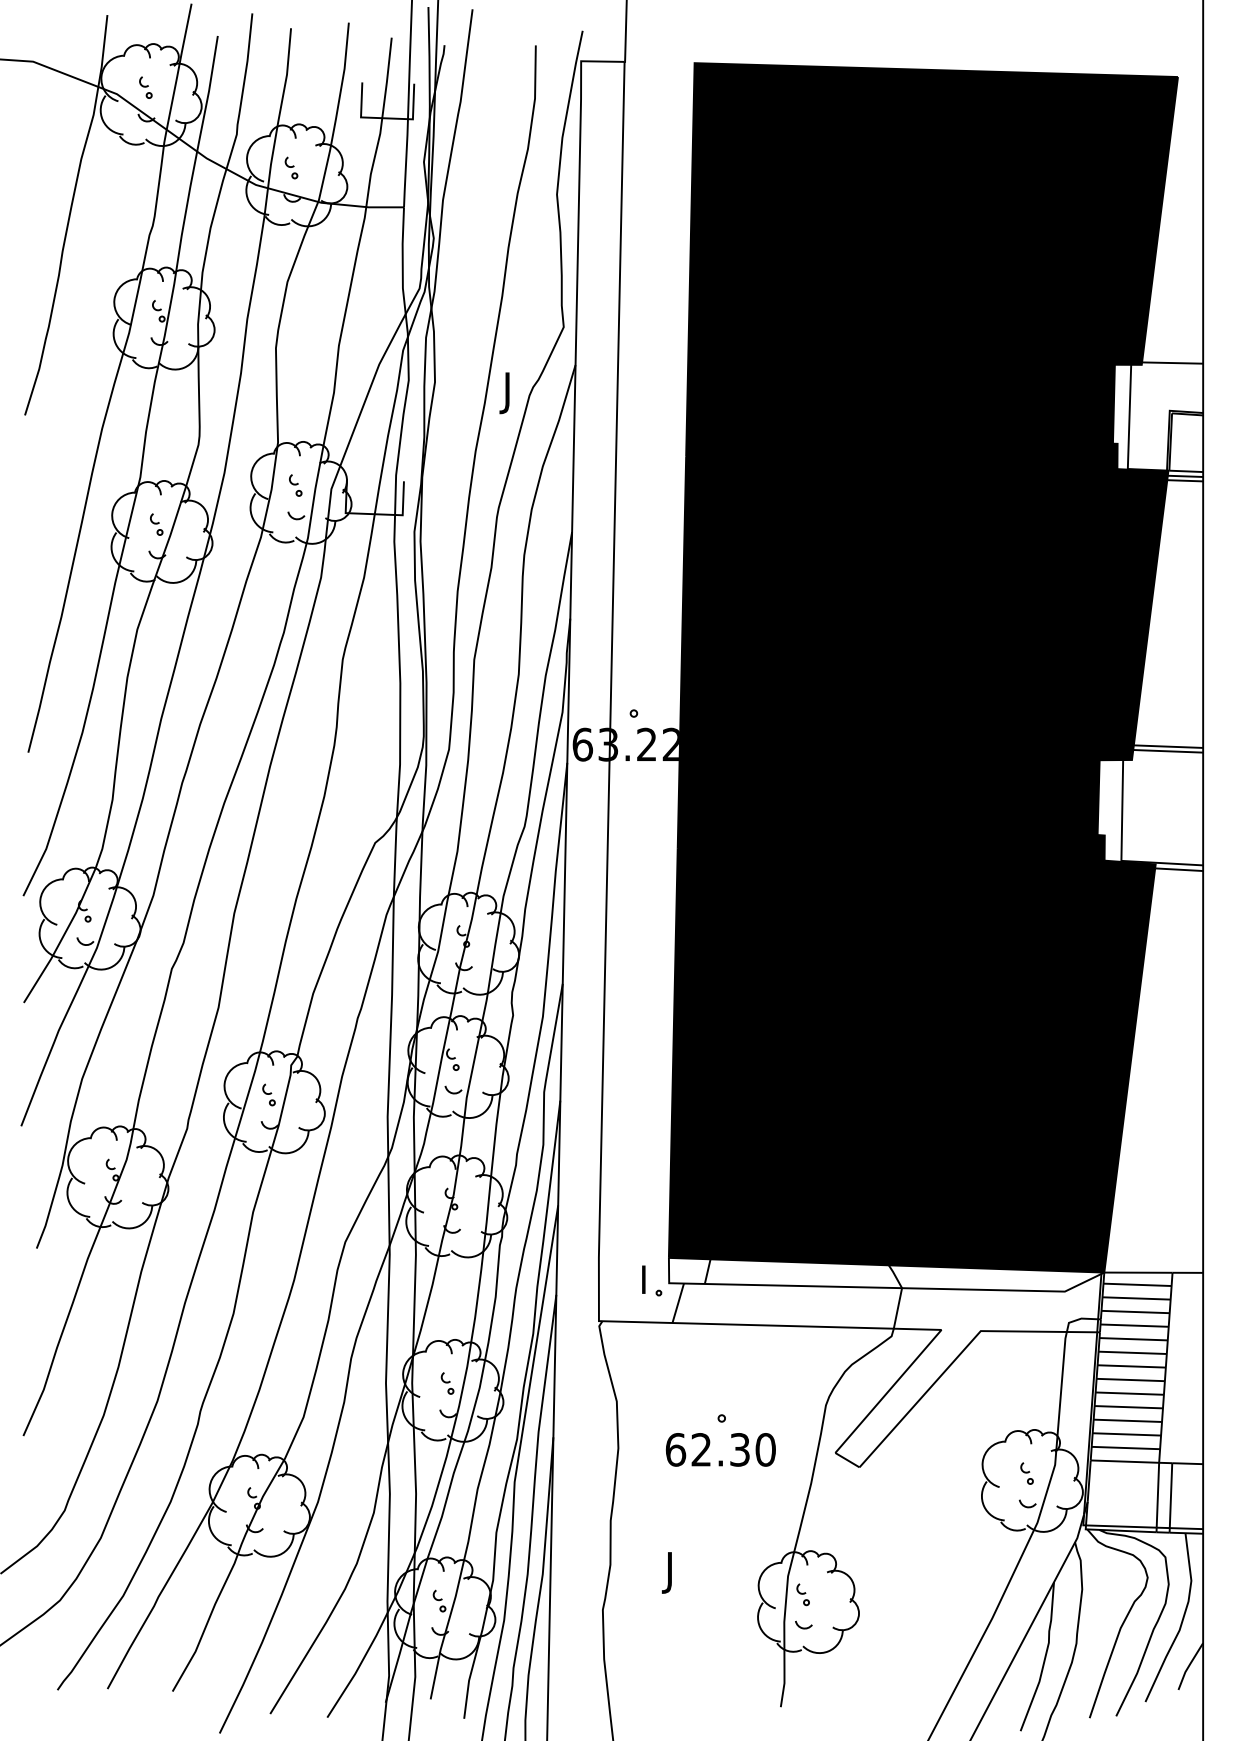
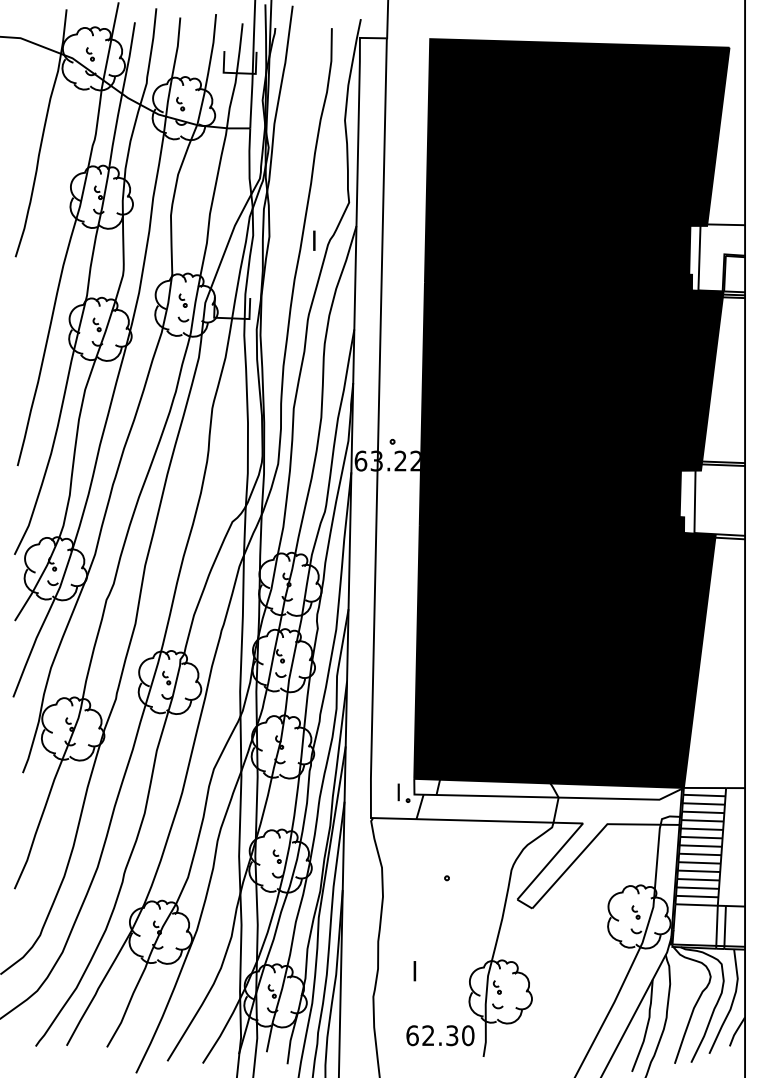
text: (504, 409) -> (312, 253), J -> I
text: (720, 1449) -> (440, 1035), moved
text: (666, 1588) -> (412, 983), J -> I

